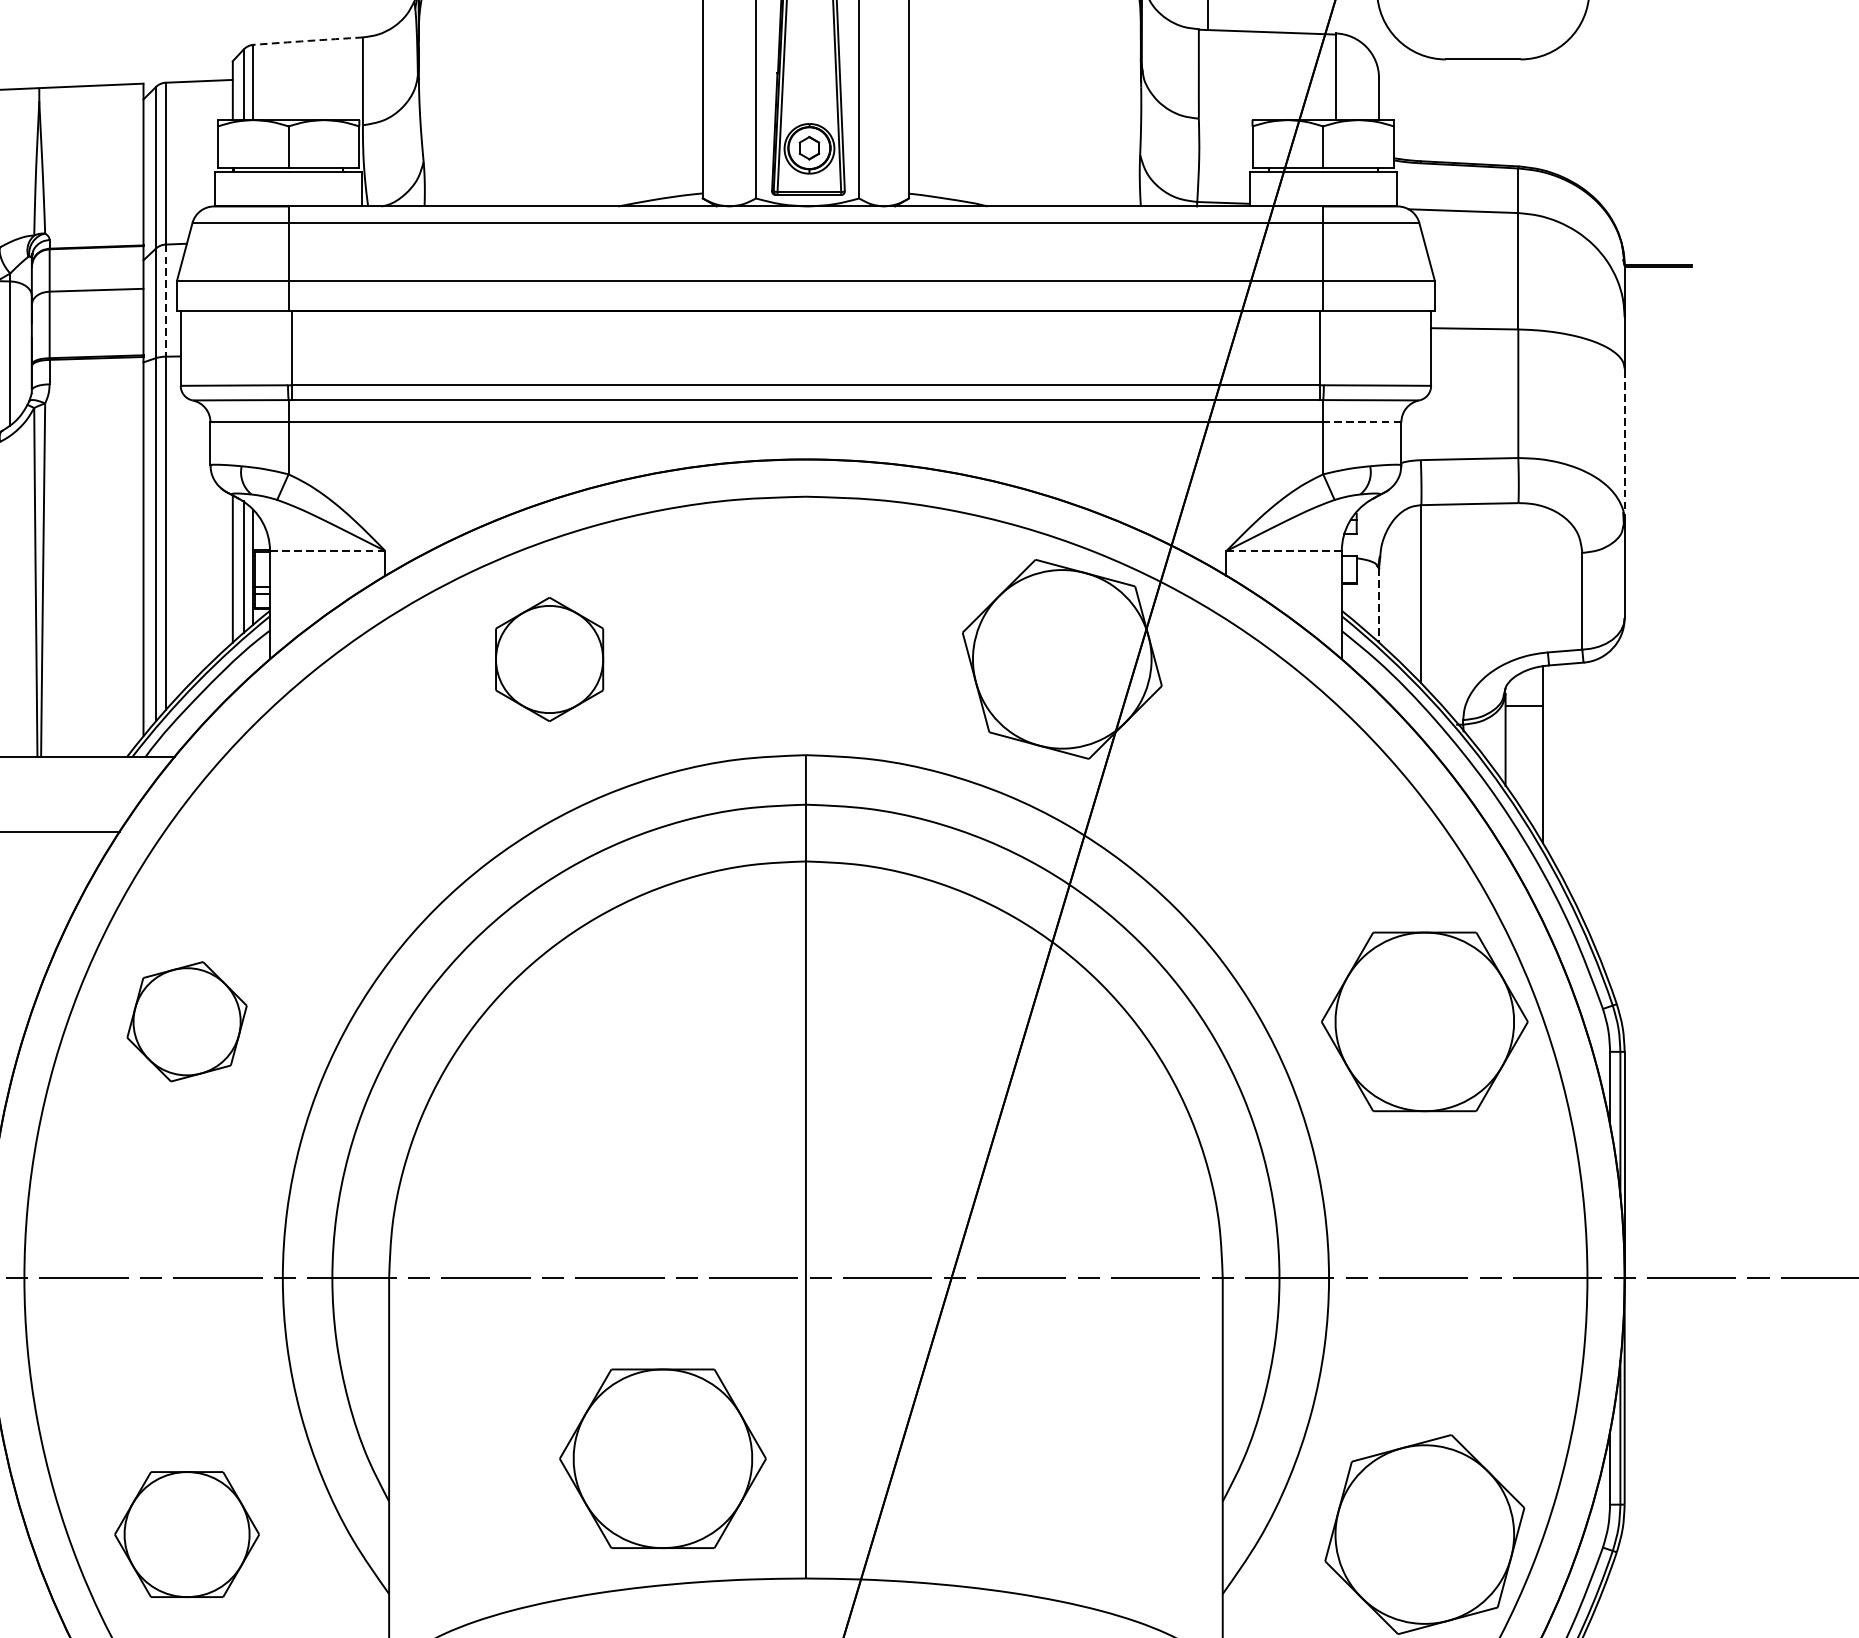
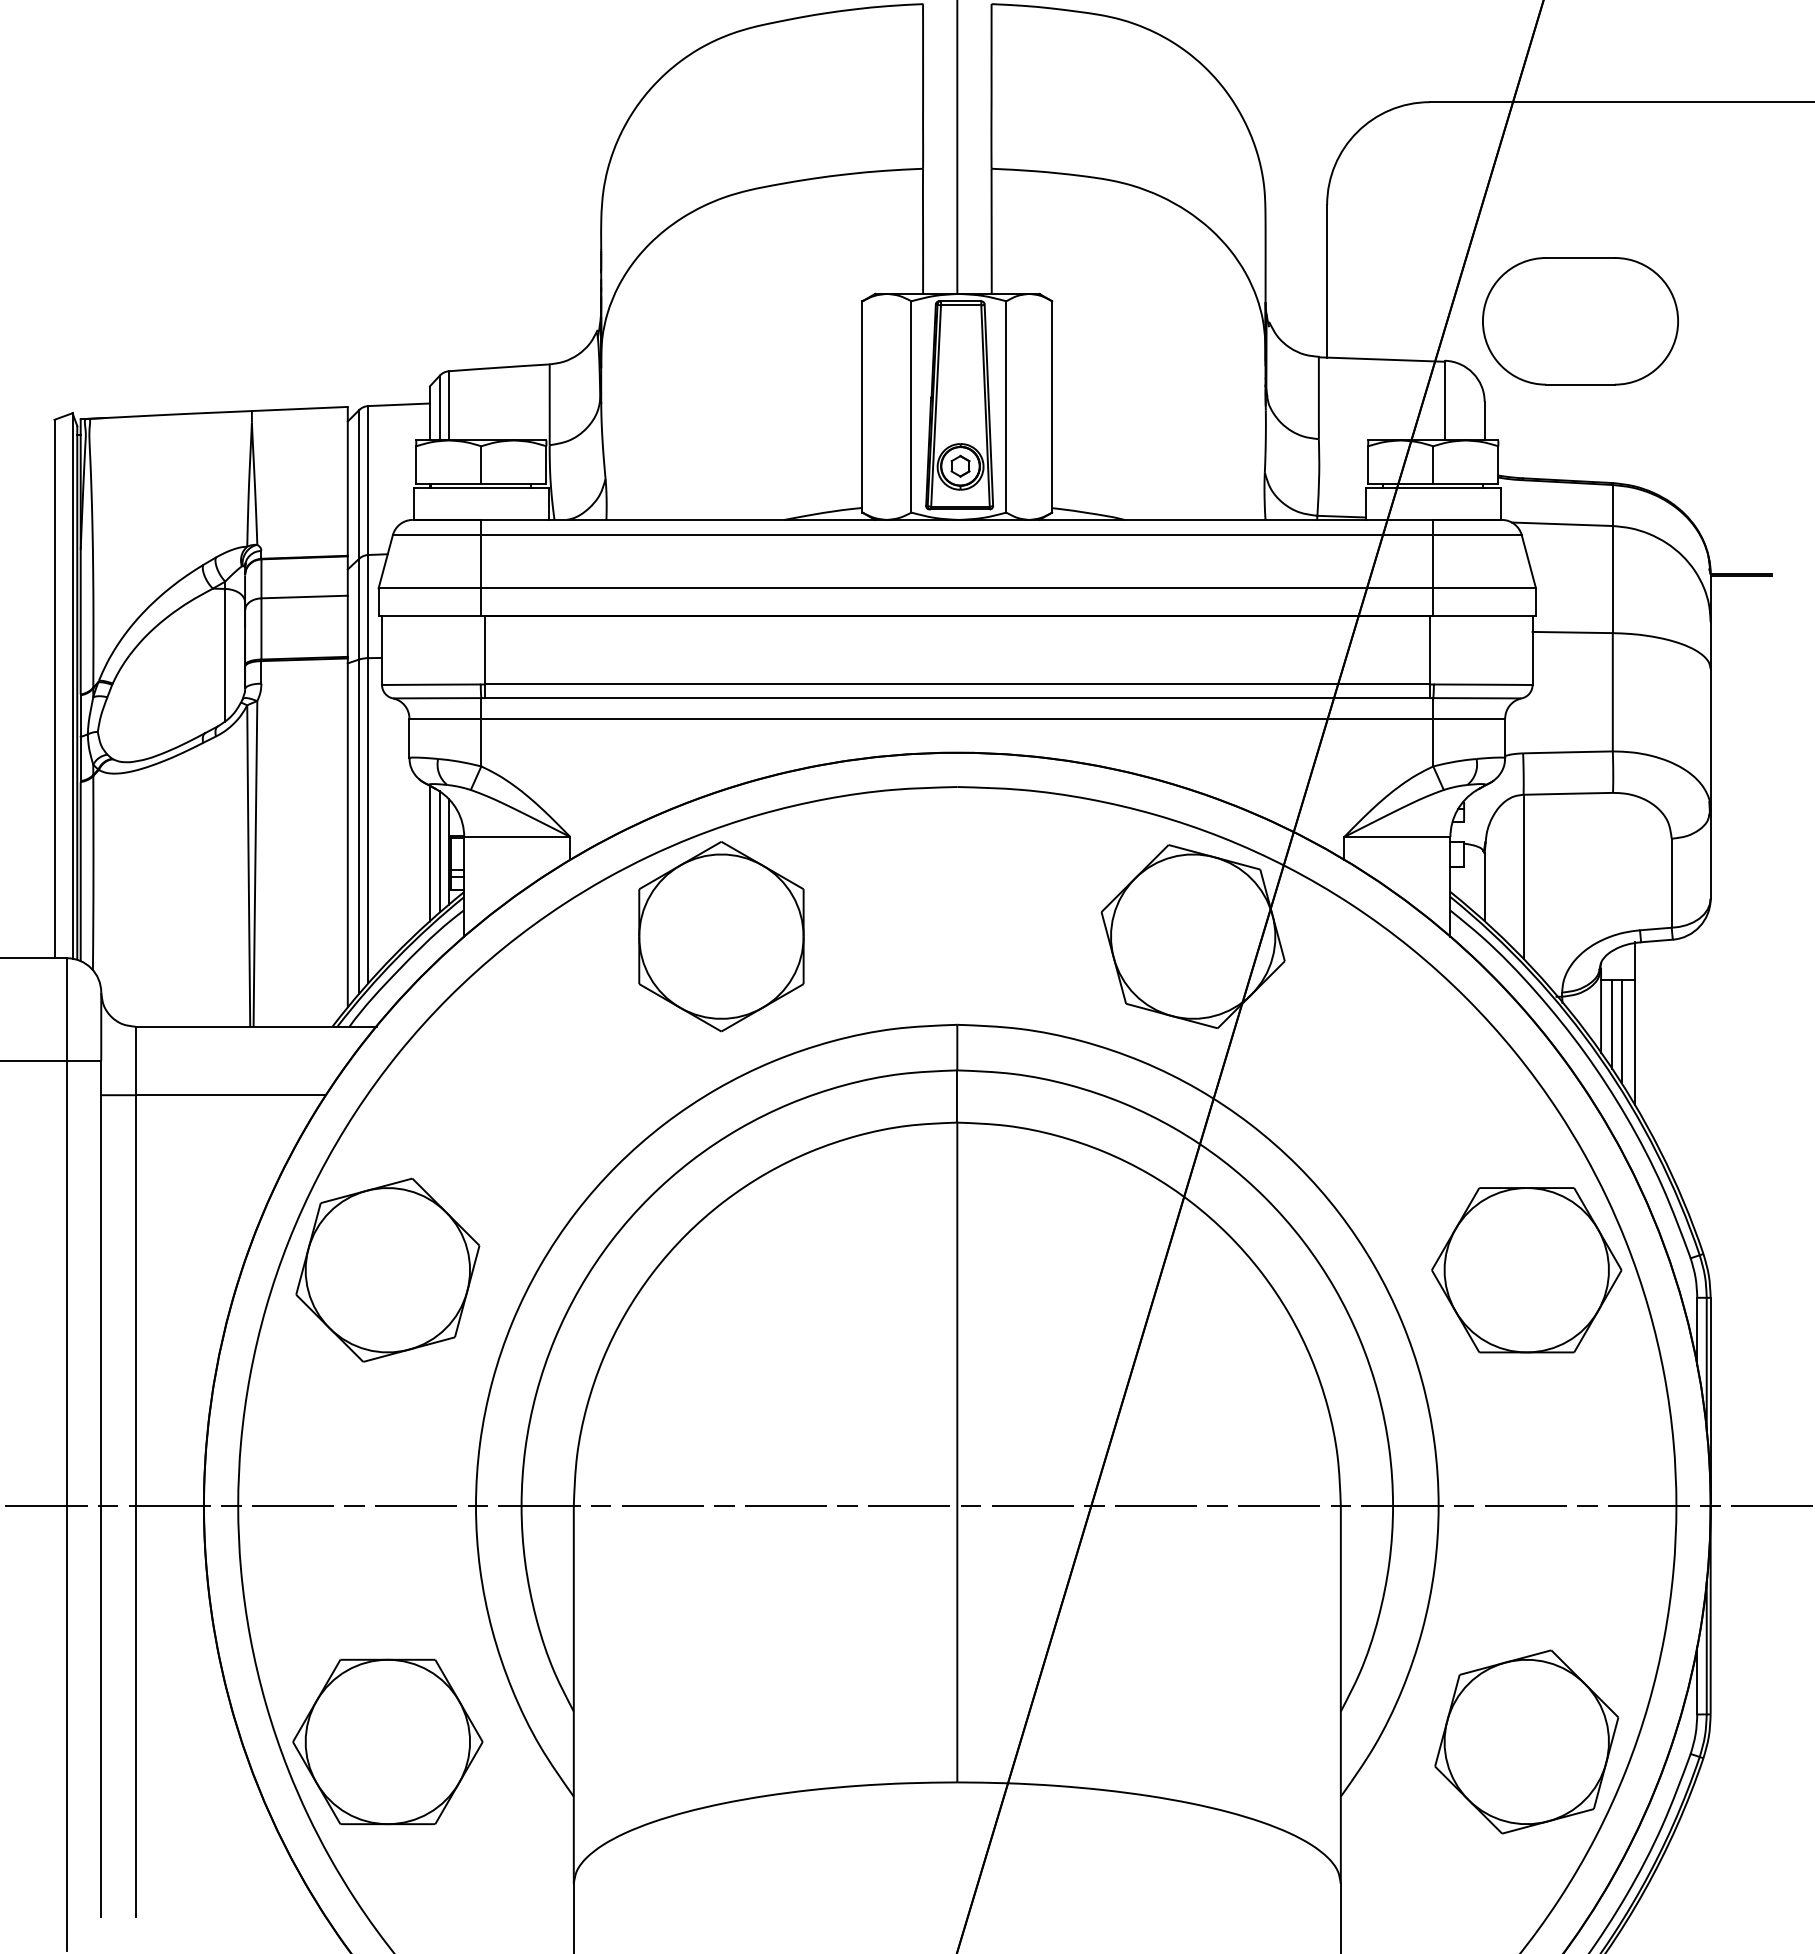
arc: (308, 40) -> (499, 367), dashed -> solid
line: (166, 300) -> (368, 606), dashed -> solid
line: (1362, 422) -> (1469, 718), dashed -> solid
line: (1624, 443) -> (1710, 738), dashed -> solid
line: (326, 551) -> (516, 837), dashed -> solid
line: (1283, 551) -> (1396, 837), dashed -> solid
line: (1378, 605) -> (1484, 887), dashed -> solid
part: (549, 659) -> (721, 936), size x1.67
line: (1517, 753) -> (1612, 1023), added
line: (1527, 762) -> (1621, 1031), added
part: (186, 1021) -> (387, 1269), size x1.67
part: (662, 1459) -> (825, 1672), removed
part: (186, 1534) -> (387, 1741), size x1.43

